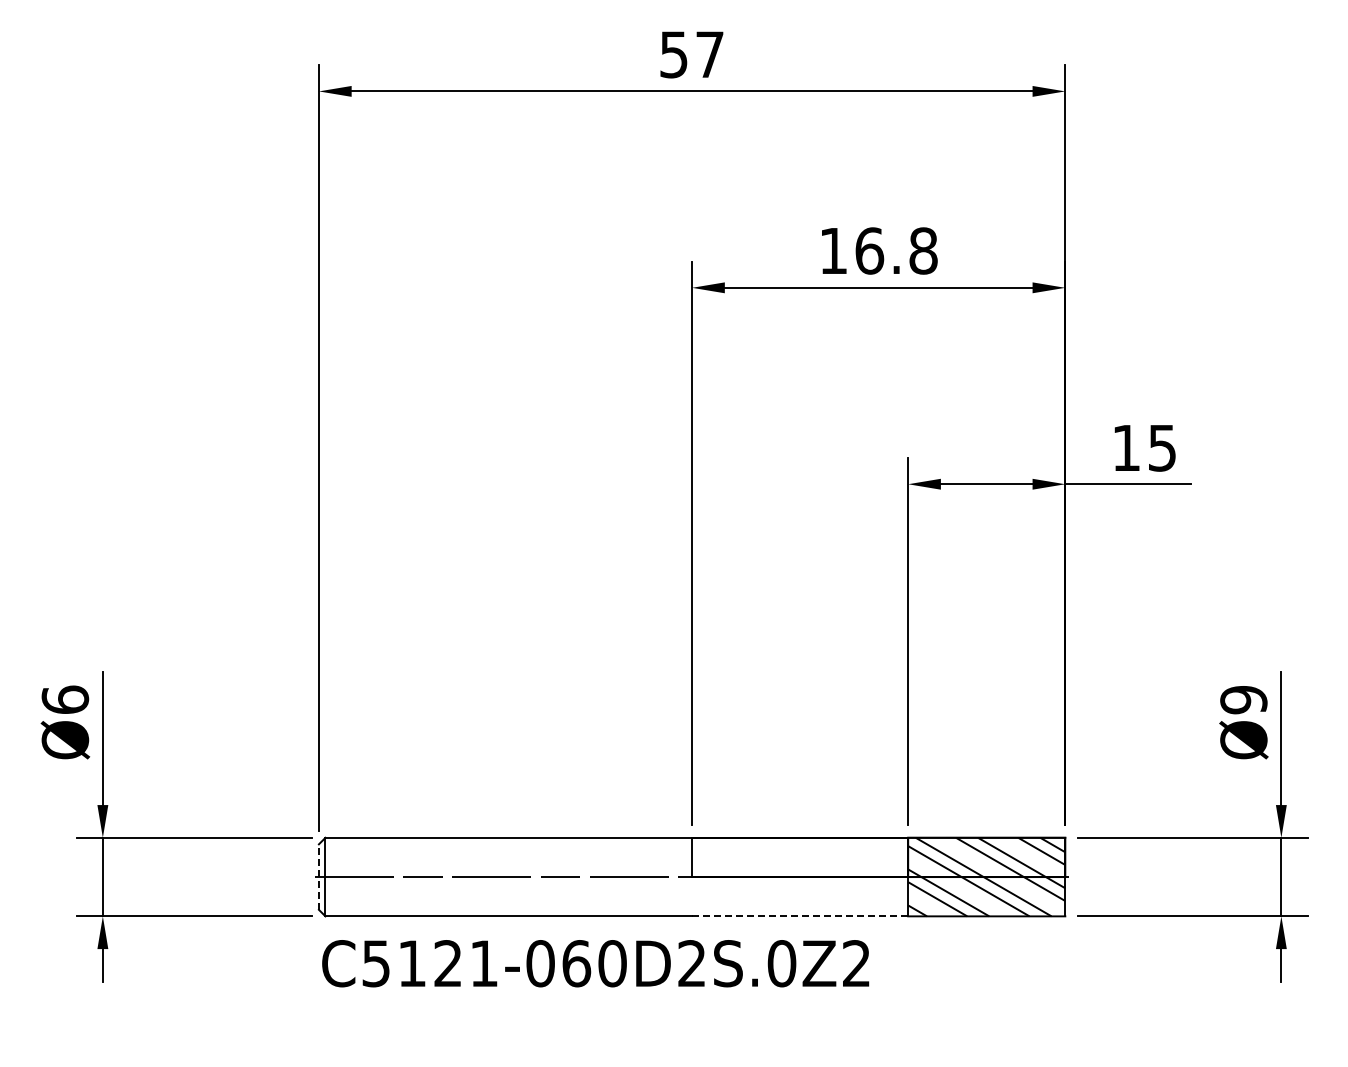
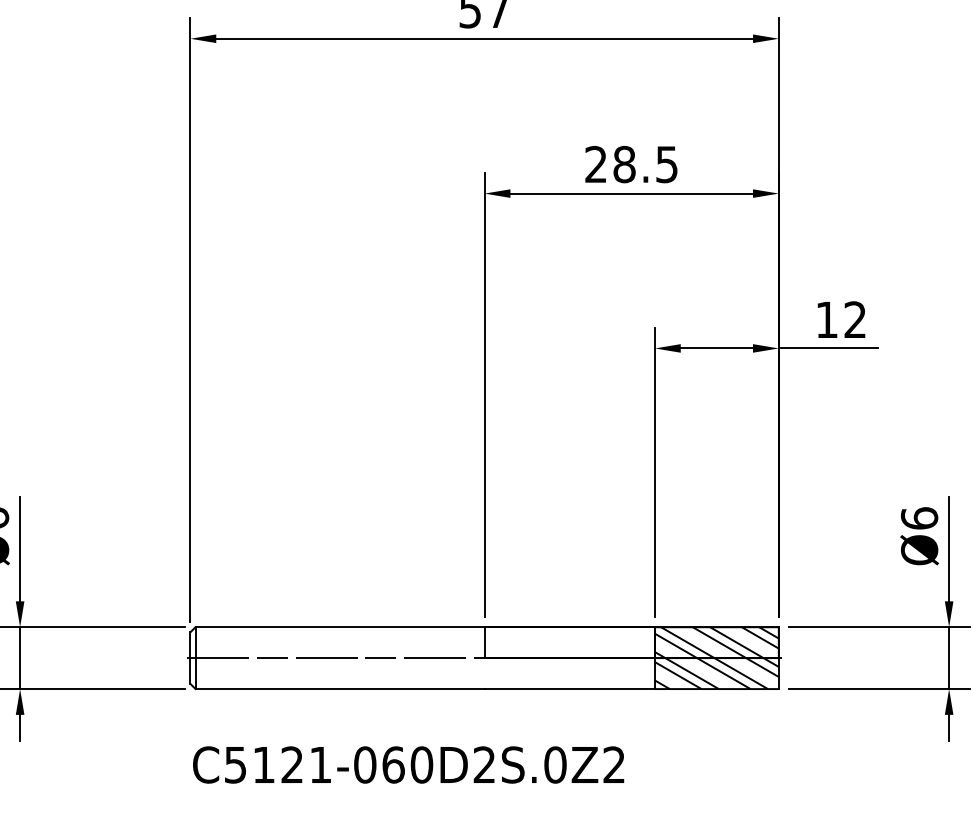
text: (878, 250) -> (631, 164), 16.8 -> 28.5
text: (1161, 447) -> (854, 319), 15 -> 12
text: (1243, 699) -> (919, 518), Ø9 -> Ø6
line: (318, 877) -> (190, 658), dashed -> solid
line: (800, 916) -> (570, 689), dashed -> solid
text: (595, 963) -> (408, 764), moved

